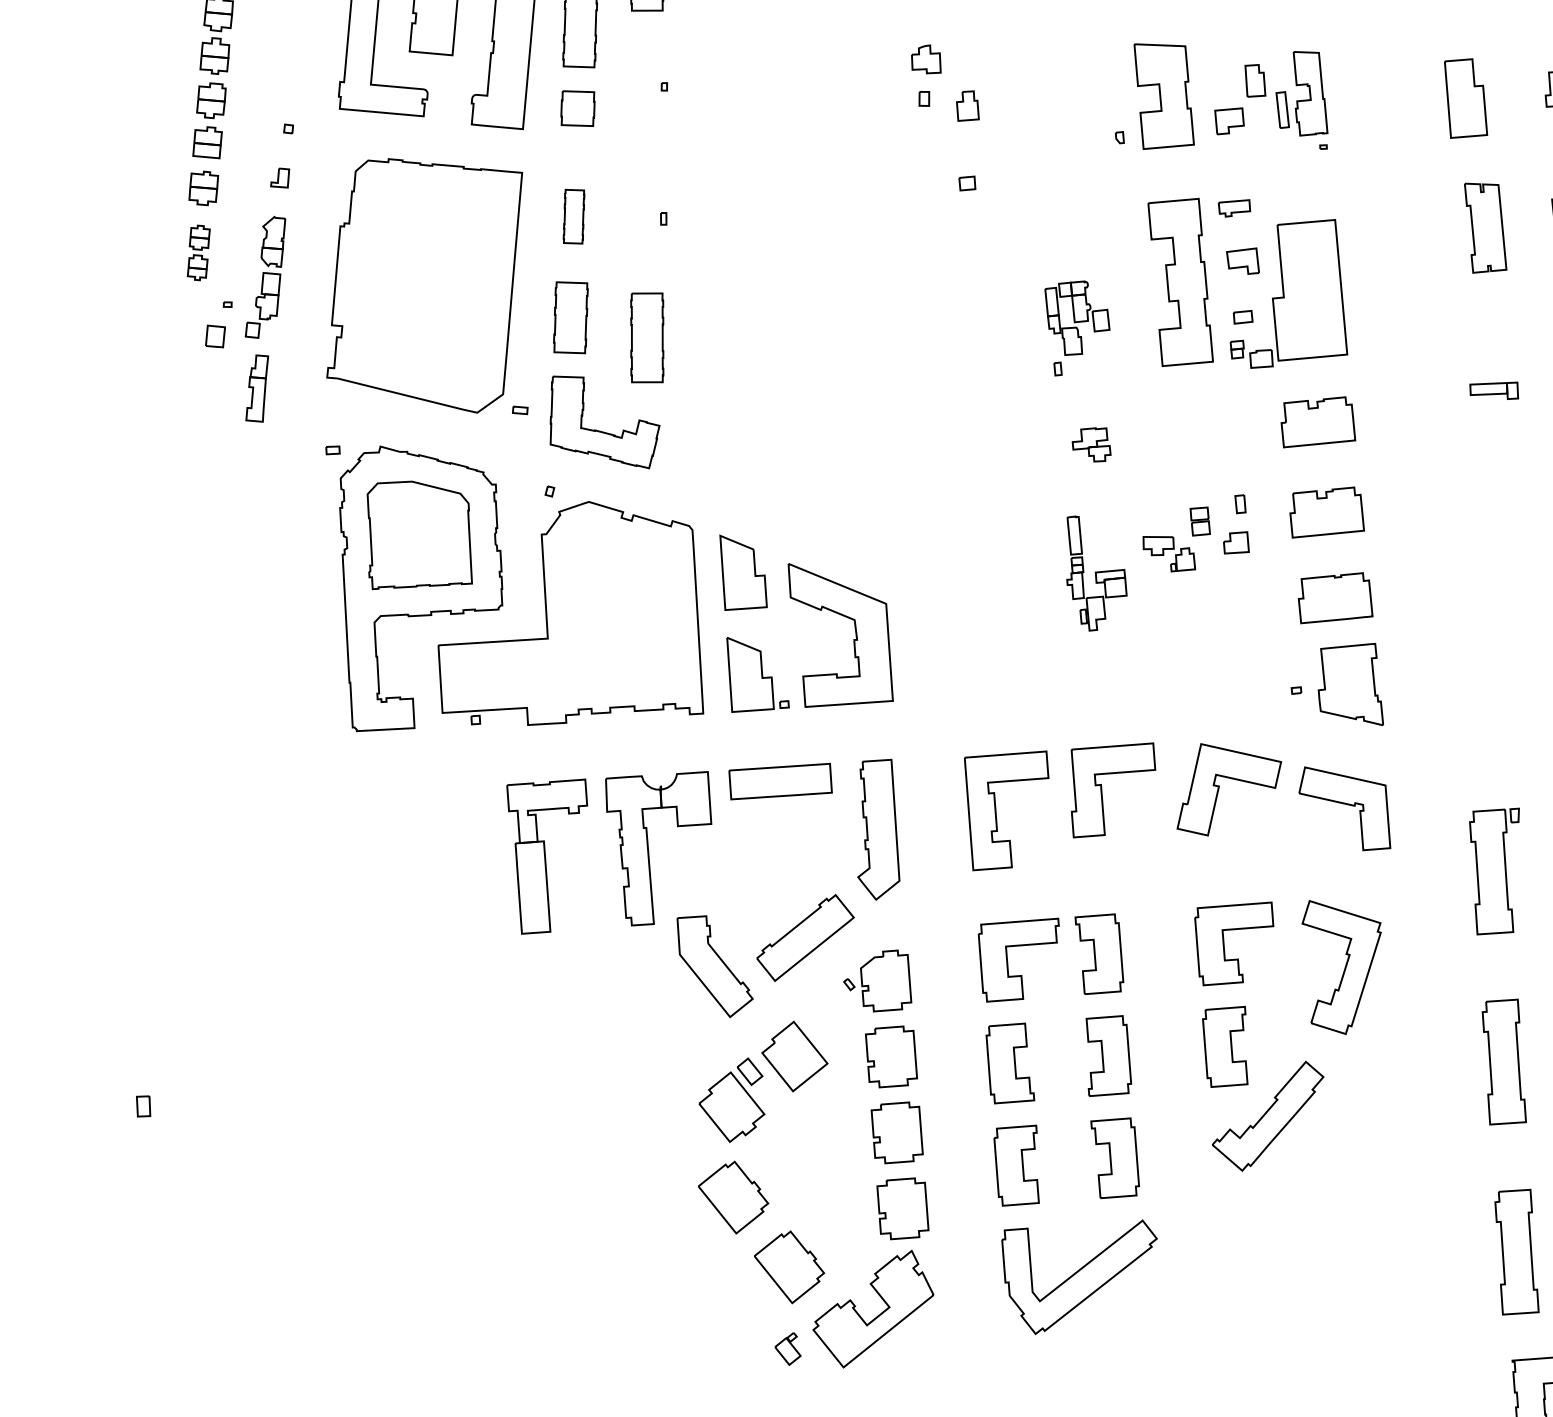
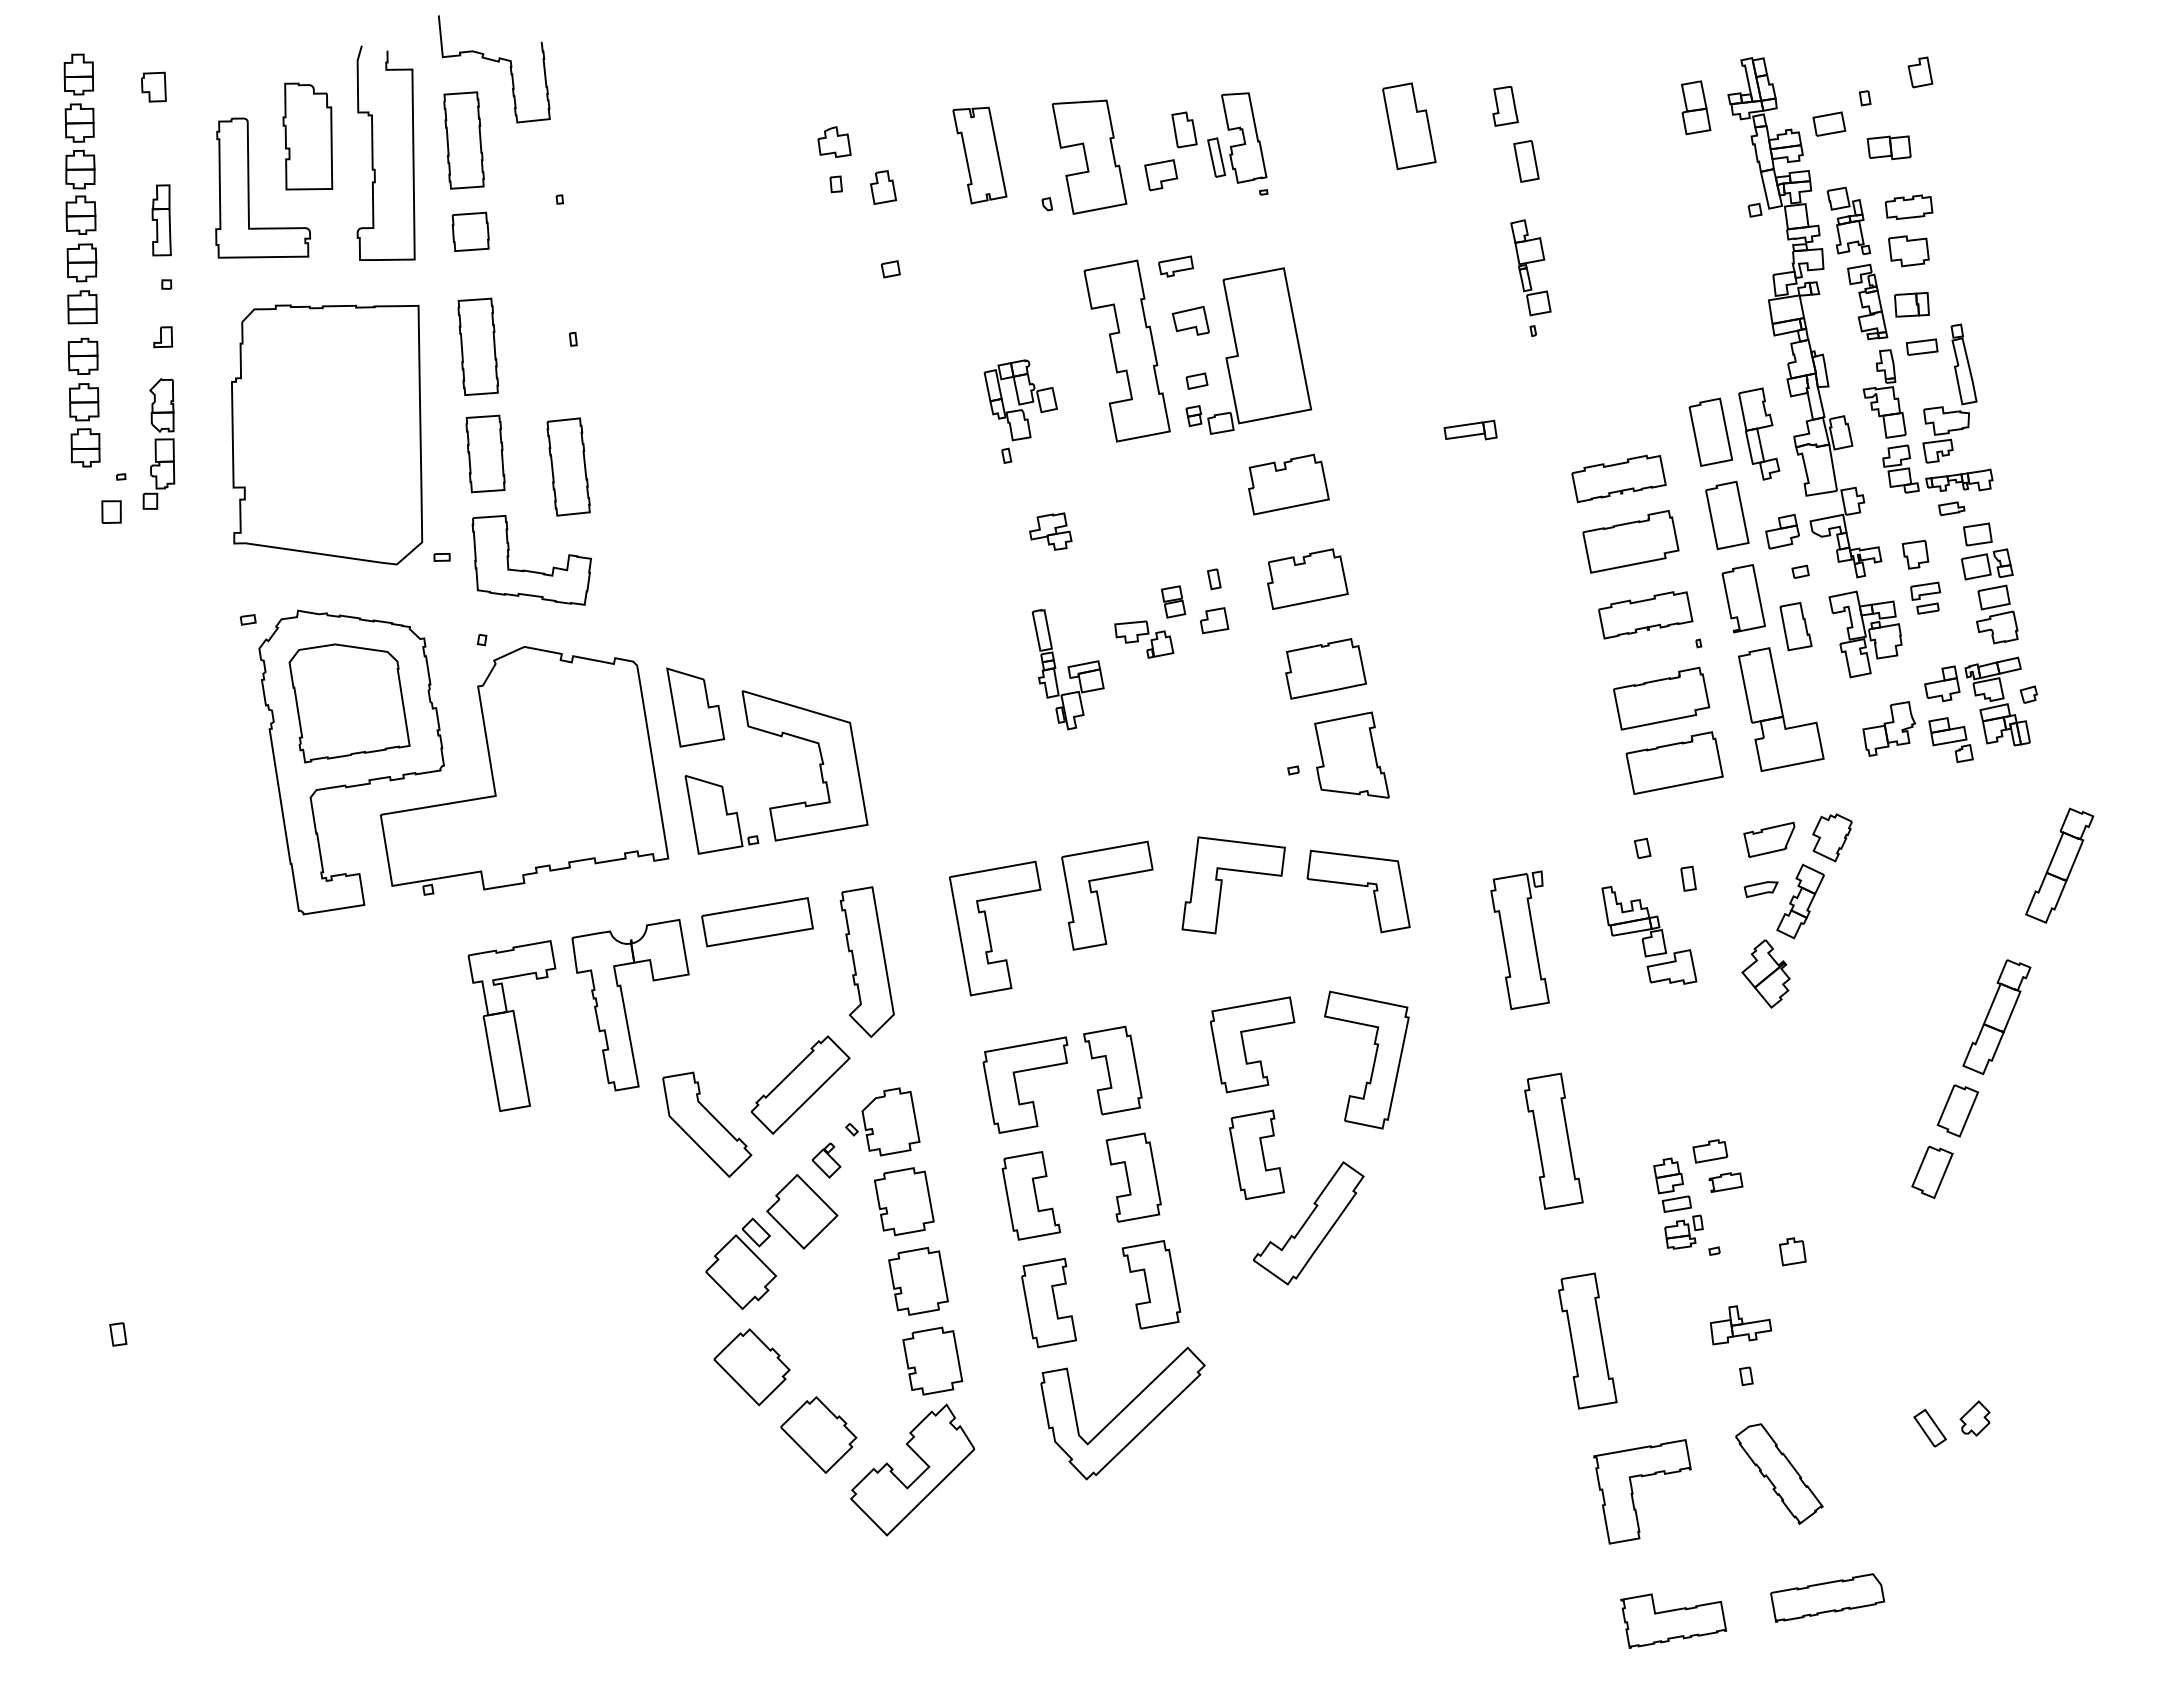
part: (573, 216) -> (477, 346), size x1.67
part: (1485, 228) -> (979, 155), moved
part: (198, 253) -> (84, 425), size x1.43
part: (257, 388) -> (161, 220), moved
part: (788, 1348) -> (826, 1160), moved

